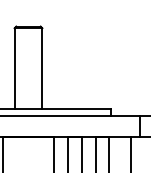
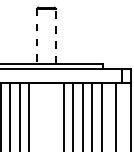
line: (15, 68) -> (37, 36), solid -> dashed
line: (41, 68) -> (55, 36), solid -> dashed

